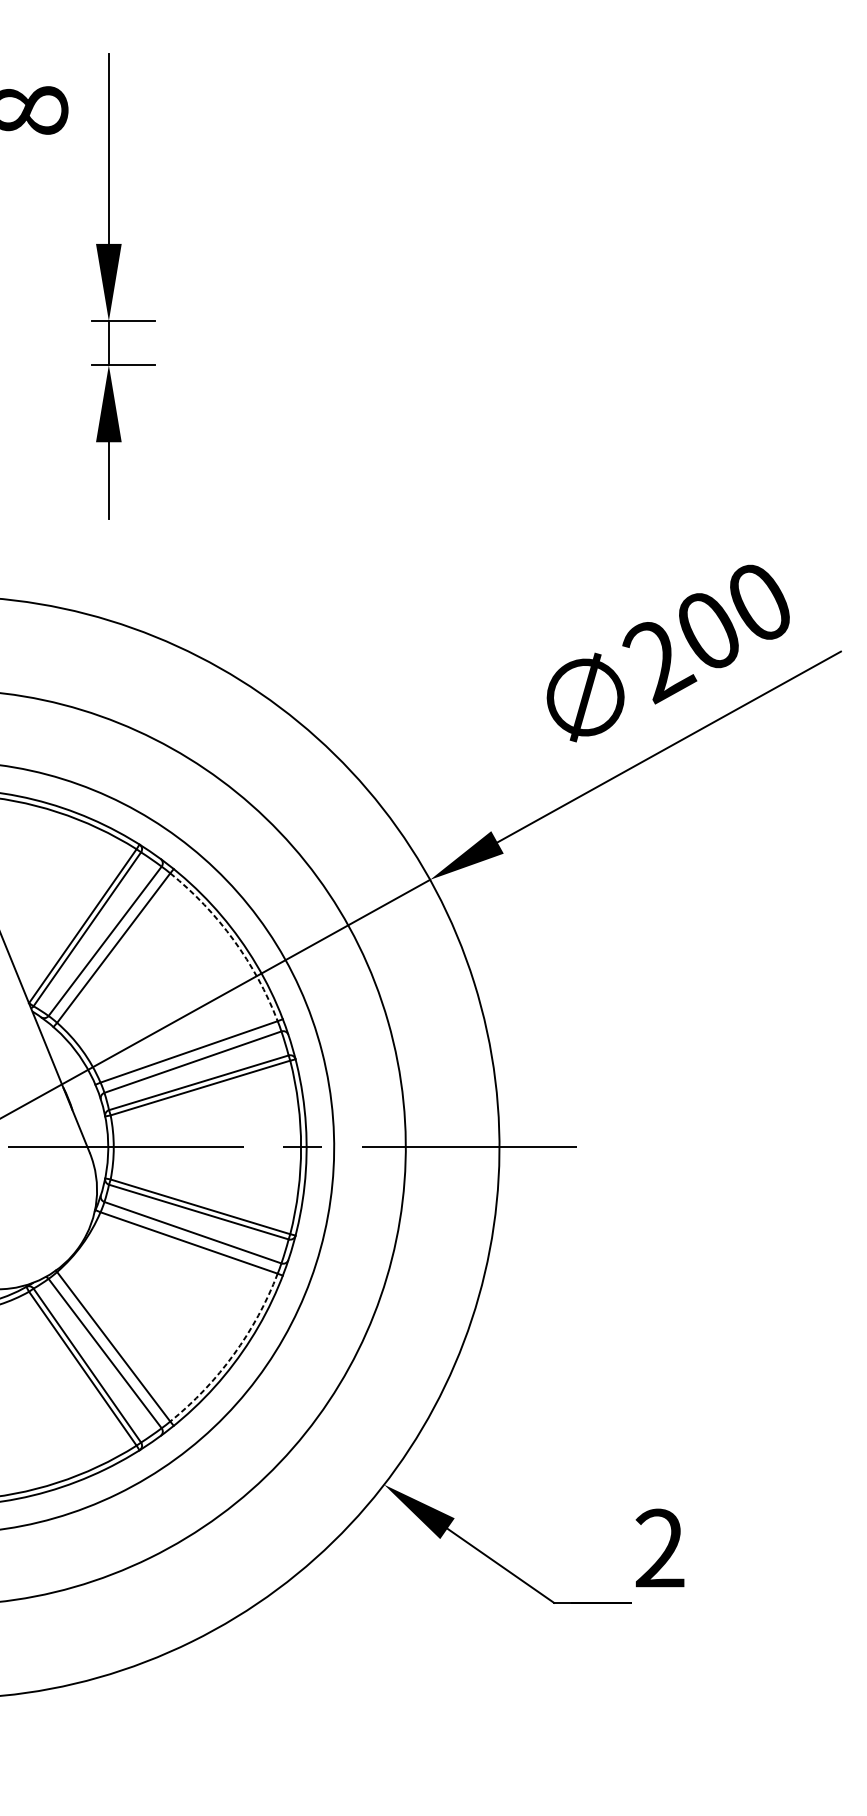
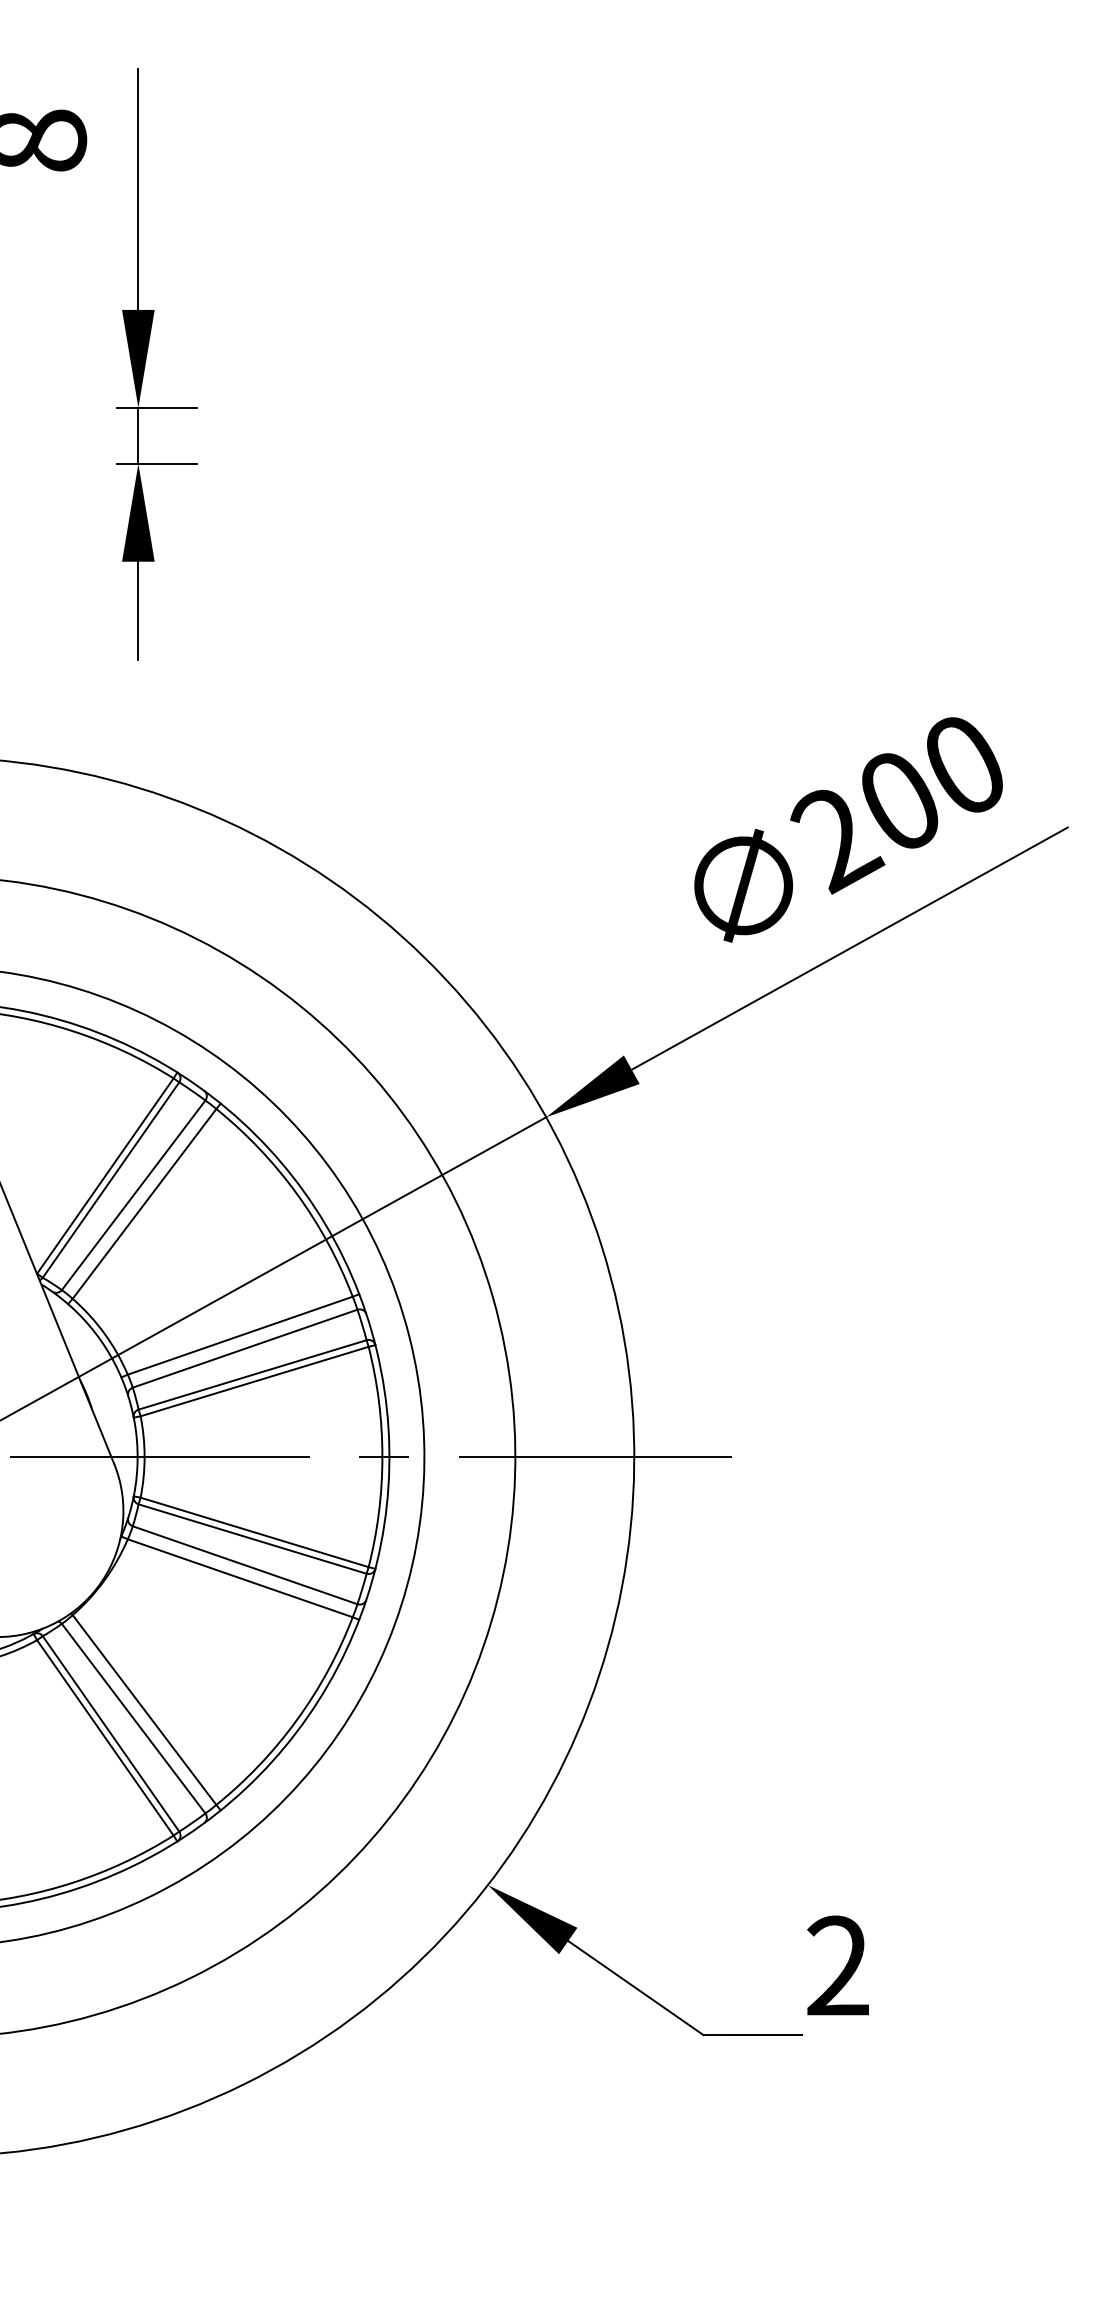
arc: (233, 939) -> (296, 1193), dashed -> solid
arc: (233, 1355) -> (296, 1720), dashed -> solid

